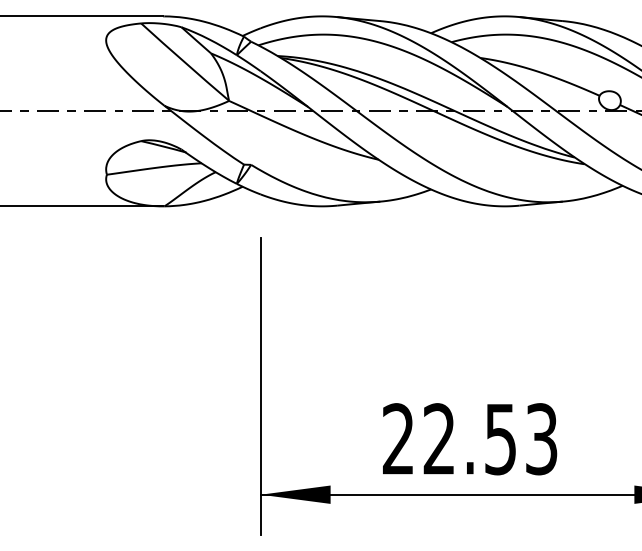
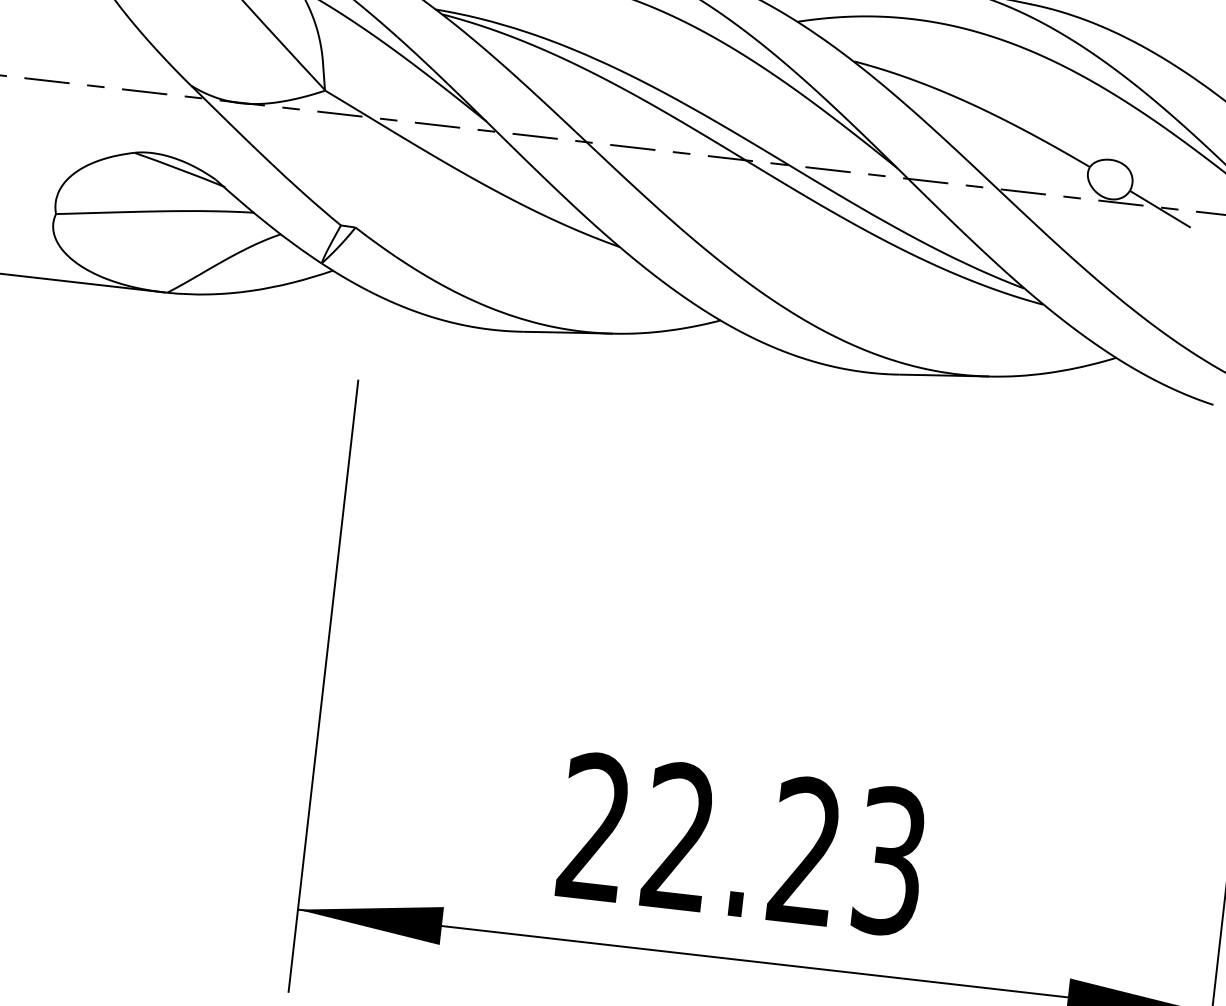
text: (500, 439) -> (804, 852), 22.53 -> 22.23

